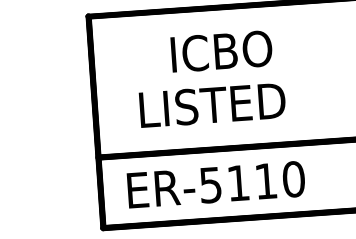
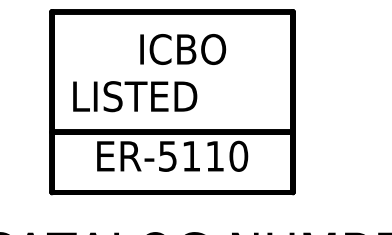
text: (222, 51) -> (183, 49), moved
text: (212, 105) -> (135, 96), moved
text: (216, 183) -> (172, 155), moved

